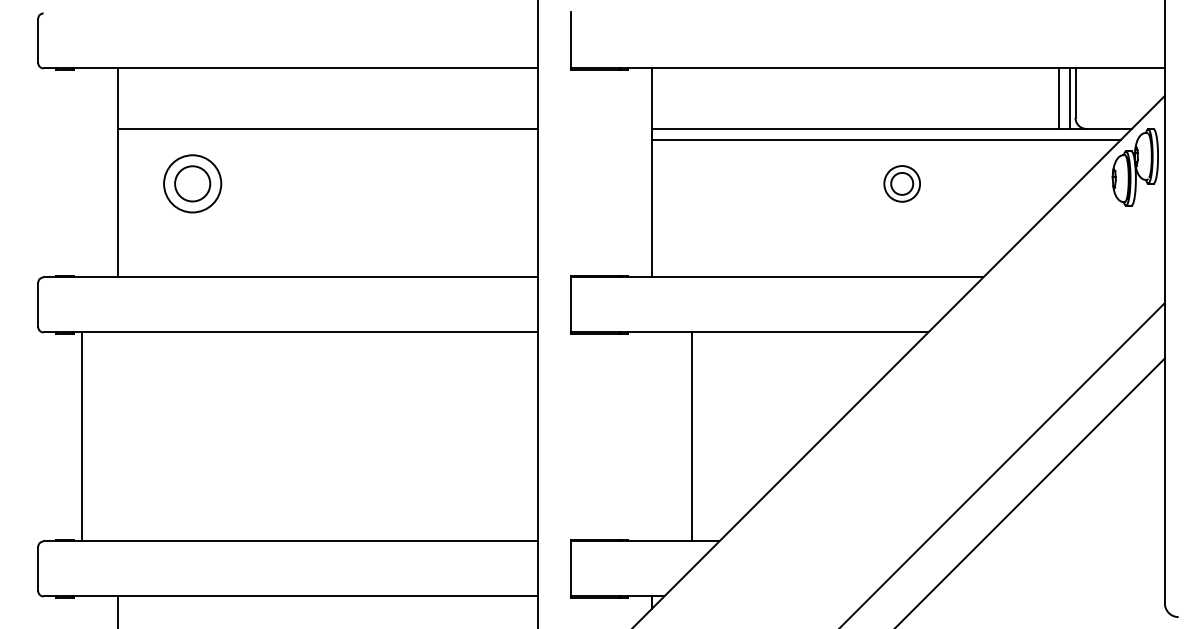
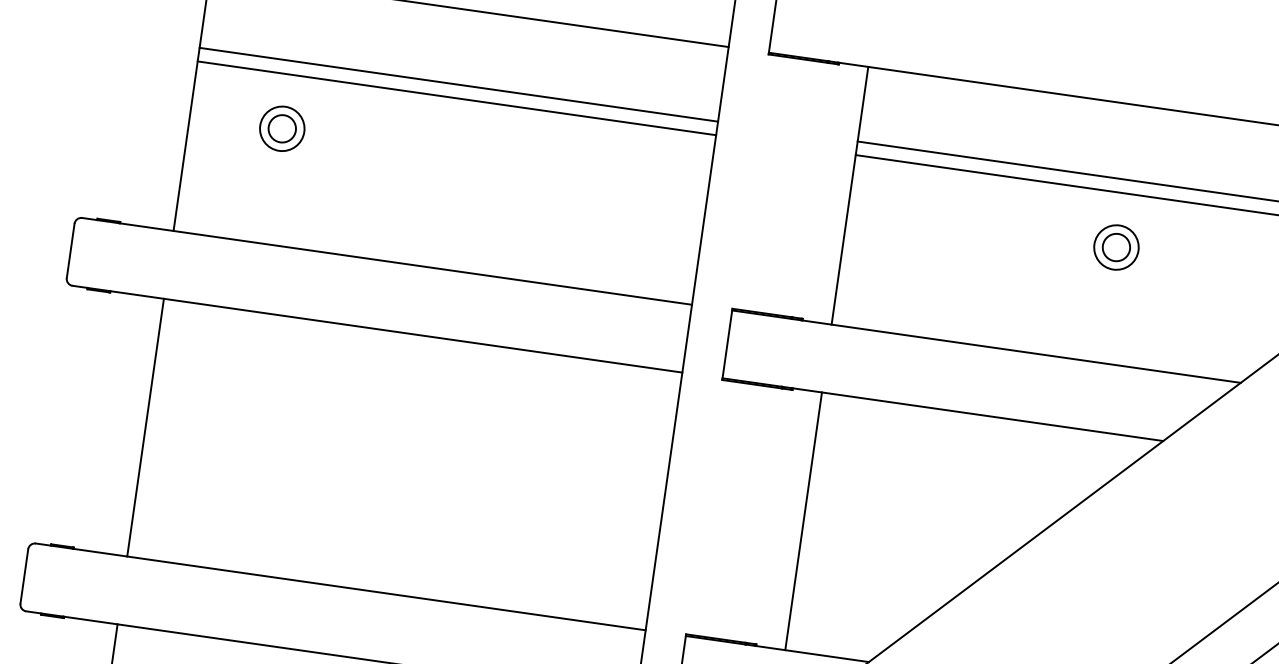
line: (327, 139) -> (456, 97), added
part: (192, 183) -> (282, 128), size x0.62
part: (901, 183) -> (1115, 246), moved
line: (81, 436) -> (145, 427), moved
line: (691, 436) -> (803, 520), moved

